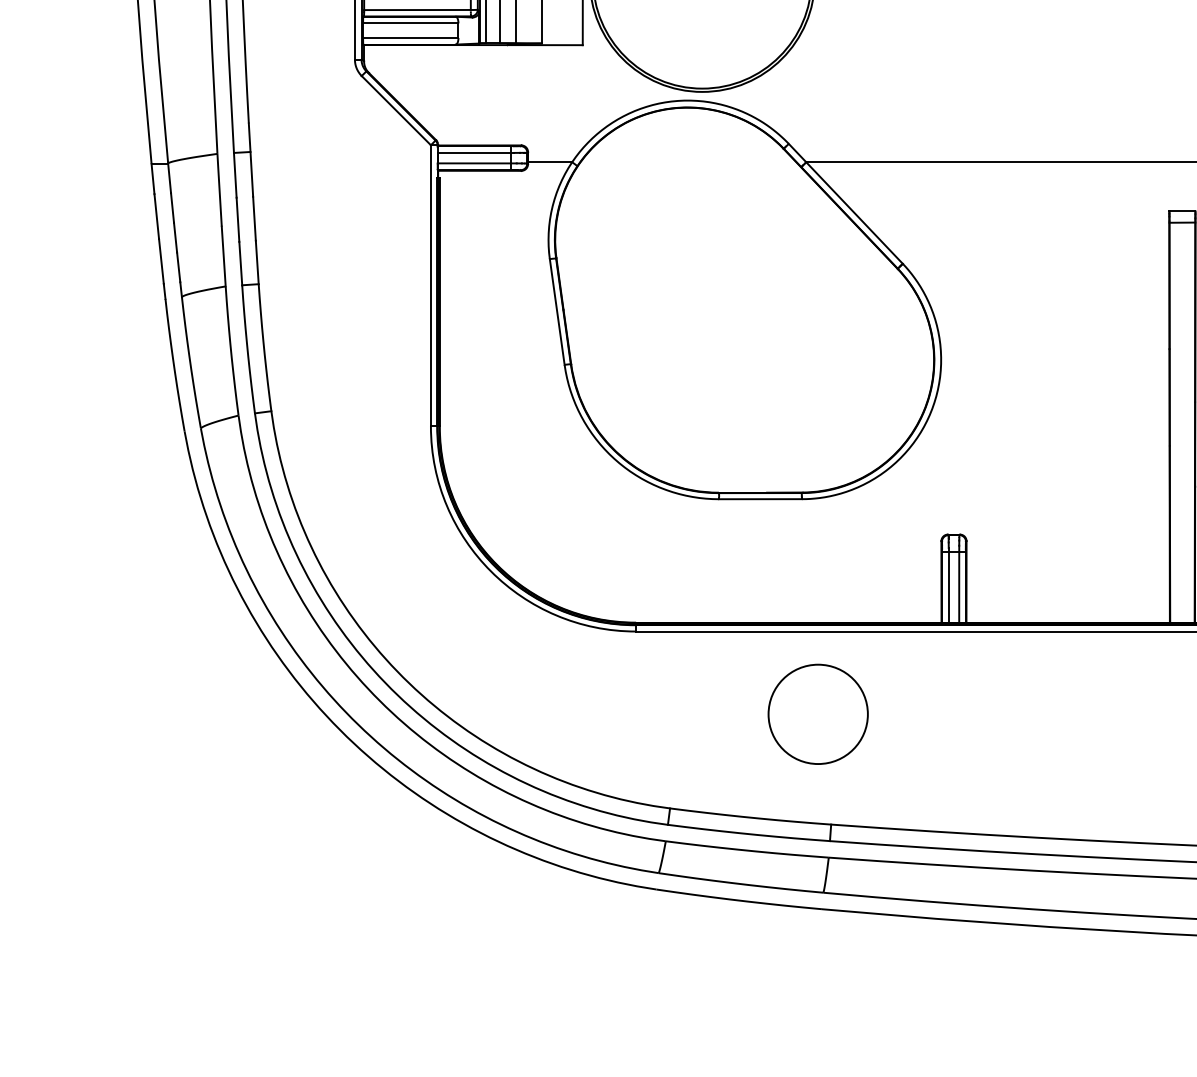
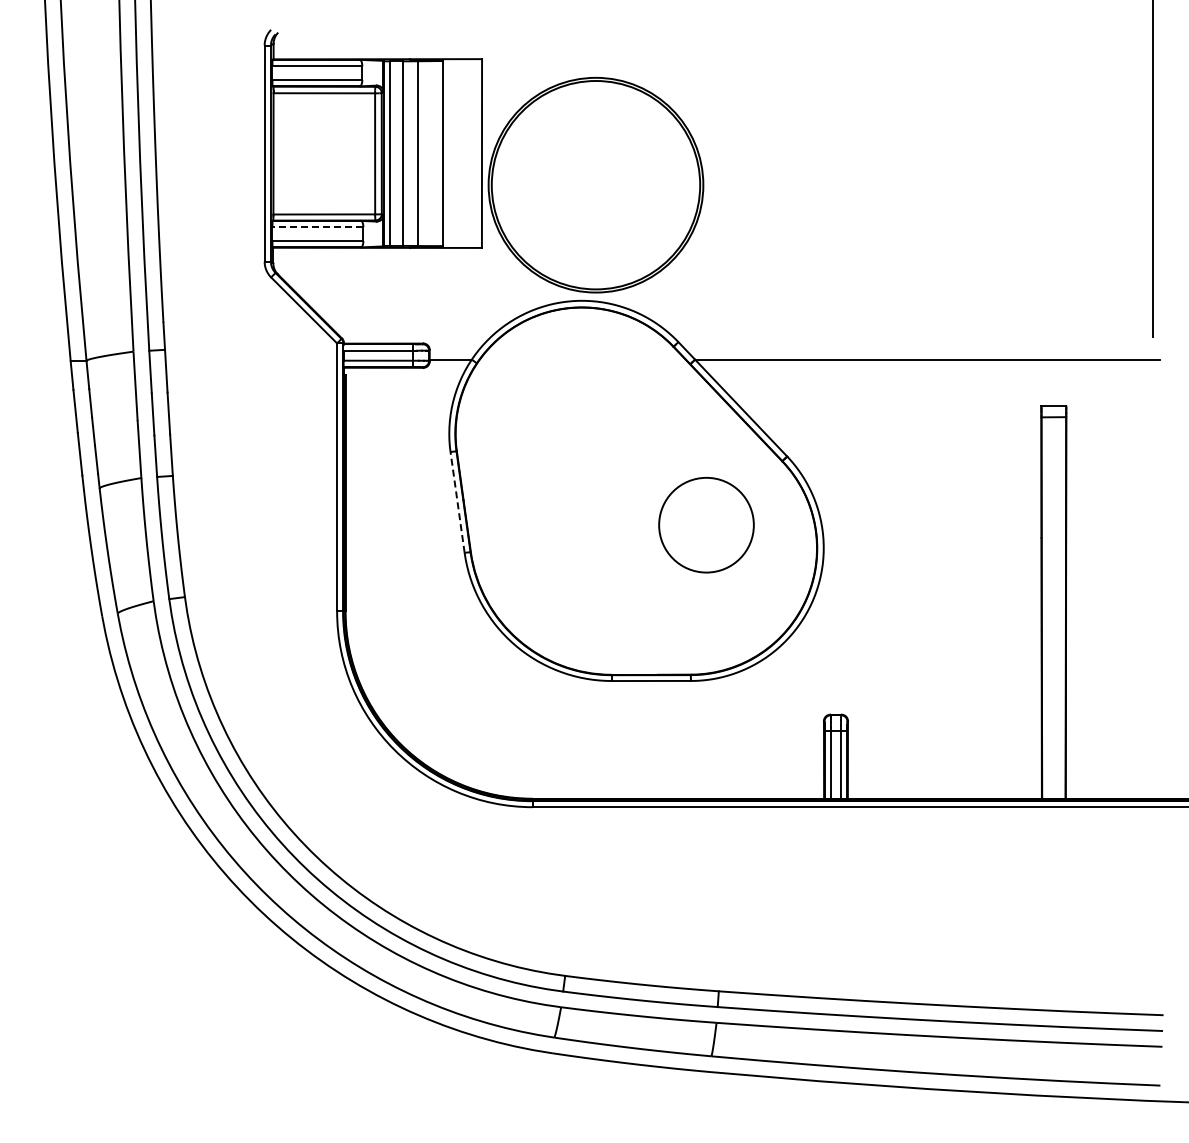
line: (410, 23) -> (317, 227), solid -> dashed
line: (557, 312) -> (457, 502), solid -> dashed
circle: (818, 714) -> (706, 525), moved

